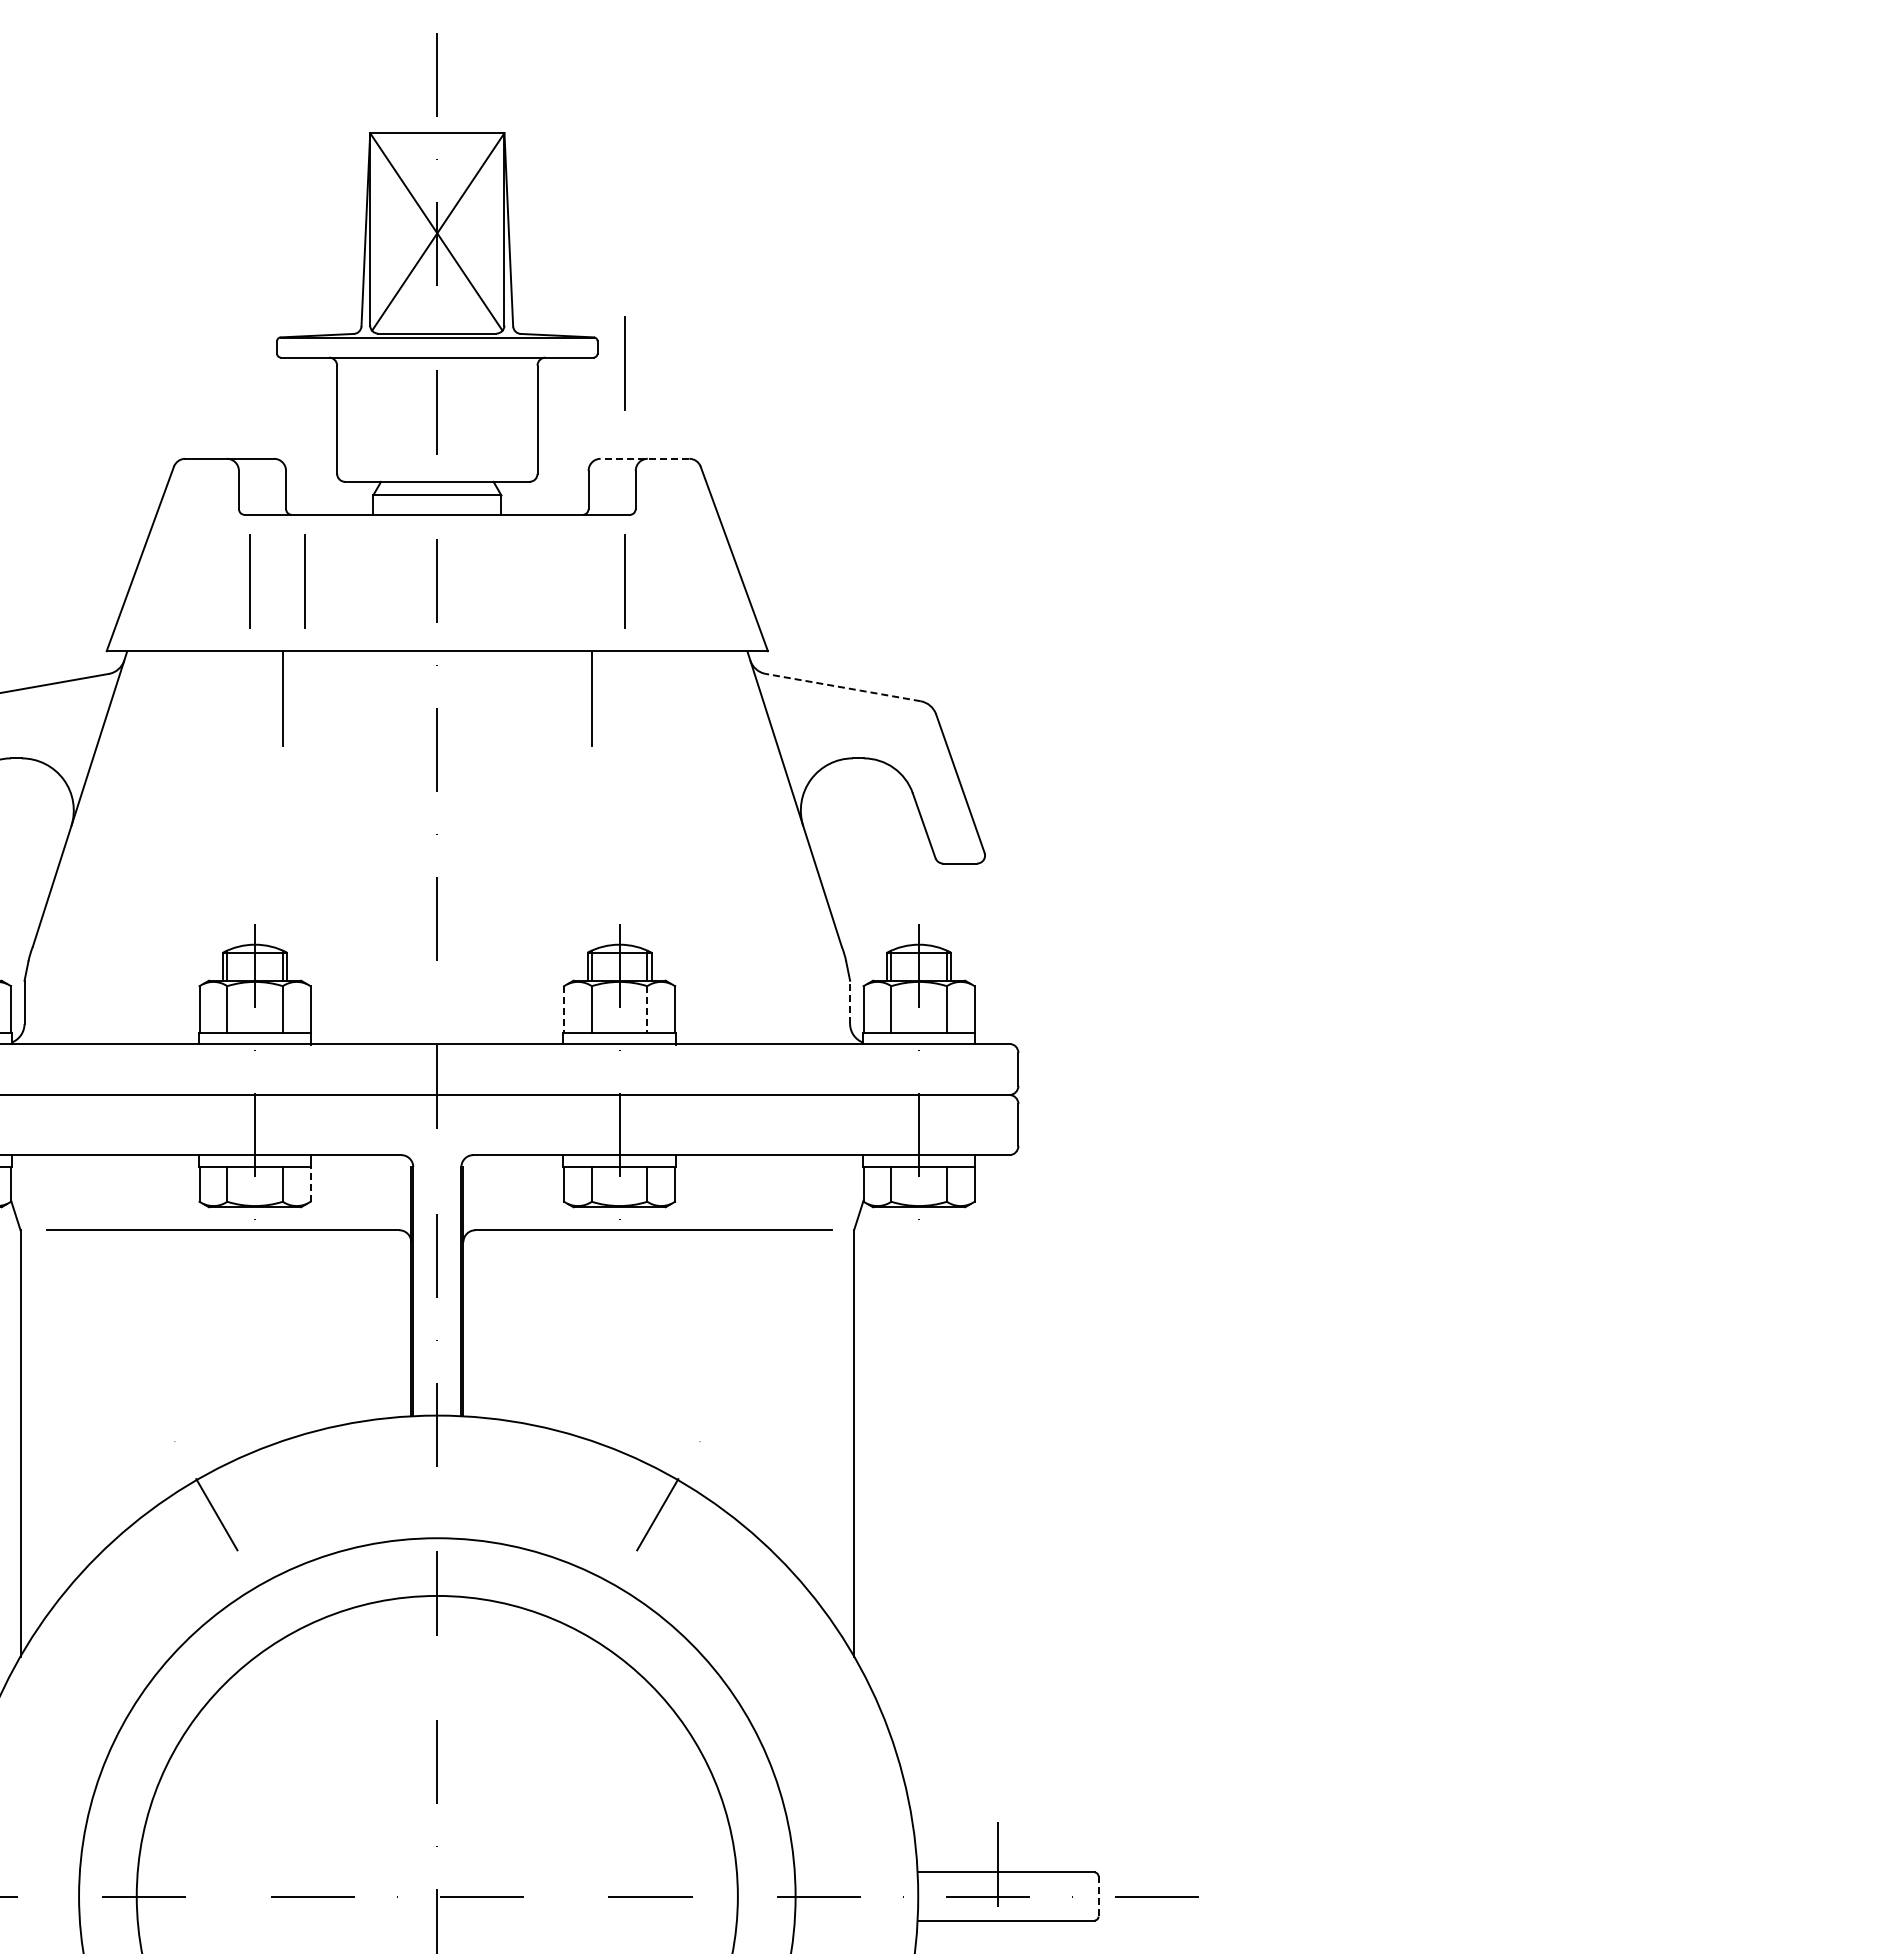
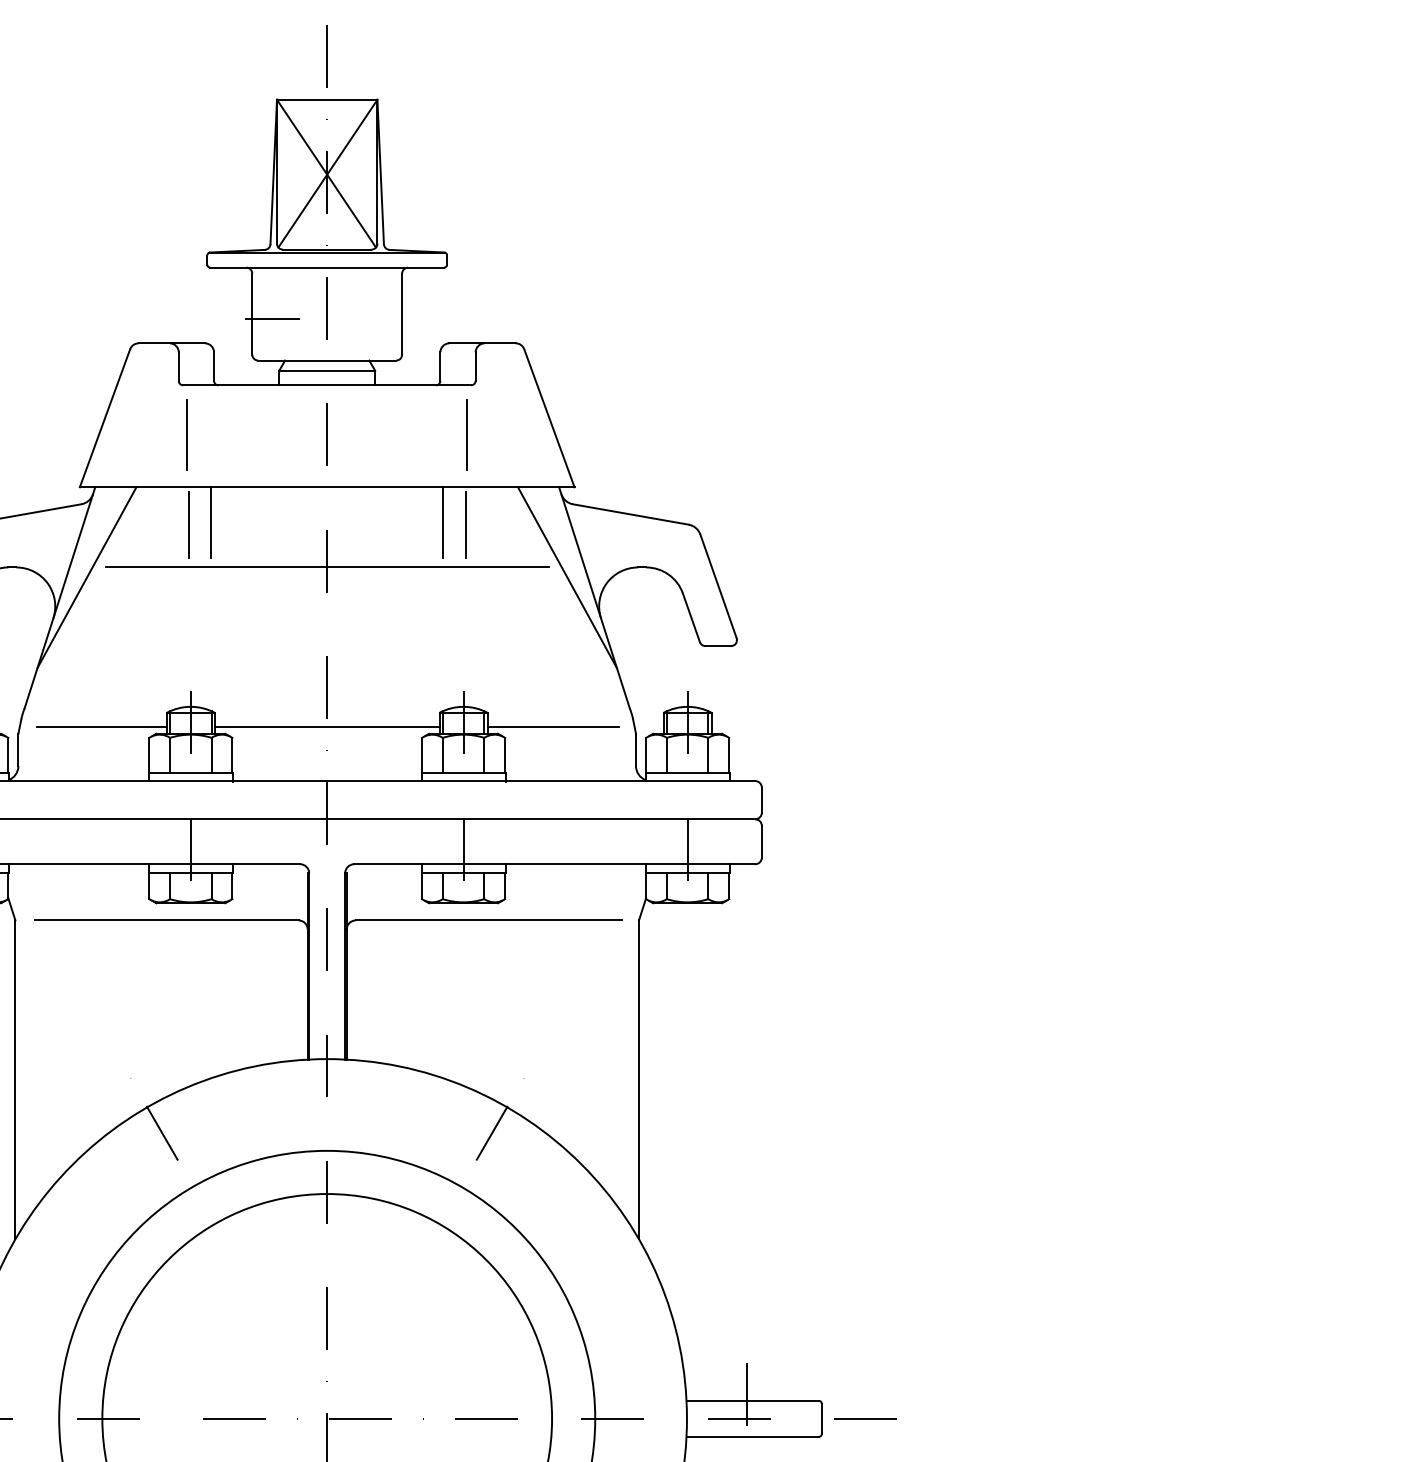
line: (624, 363) -> (467, 272), removed
line: (364, 425) -> (272, 318), added
line: (644, 458) -> (482, 343), dashed -> solid
line: (304, 581) -> (227, 435), removed
line: (843, 687) -> (631, 514), dashed -> solid
line: (252, 702) -> (188, 525), added
line: (622, 702) -> (465, 525), added
line: (437, 758) -> (327, 567), added
line: (116, 771) -> (87, 577), added
line: (758, 771) -> (567, 577), added
line: (135, 971) -> (101, 726), added
line: (437, 971) -> (327, 726), added
line: (738, 971) -> (552, 726), added
line: (850, 1002) -> (636, 750), dashed -> solid
line: (564, 1010) -> (422, 756), dashed -> solid
line: (647, 1010) -> (484, 756), dashed -> solid
line: (310, 1183) -> (232, 885), dashed -> solid
line: (1098, 1896) -> (821, 1418), dashed -> solid

